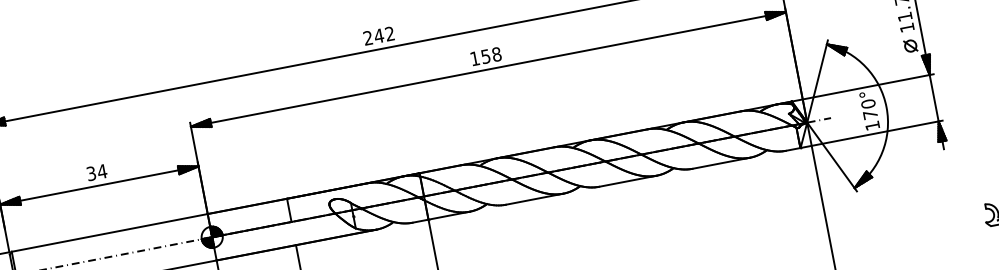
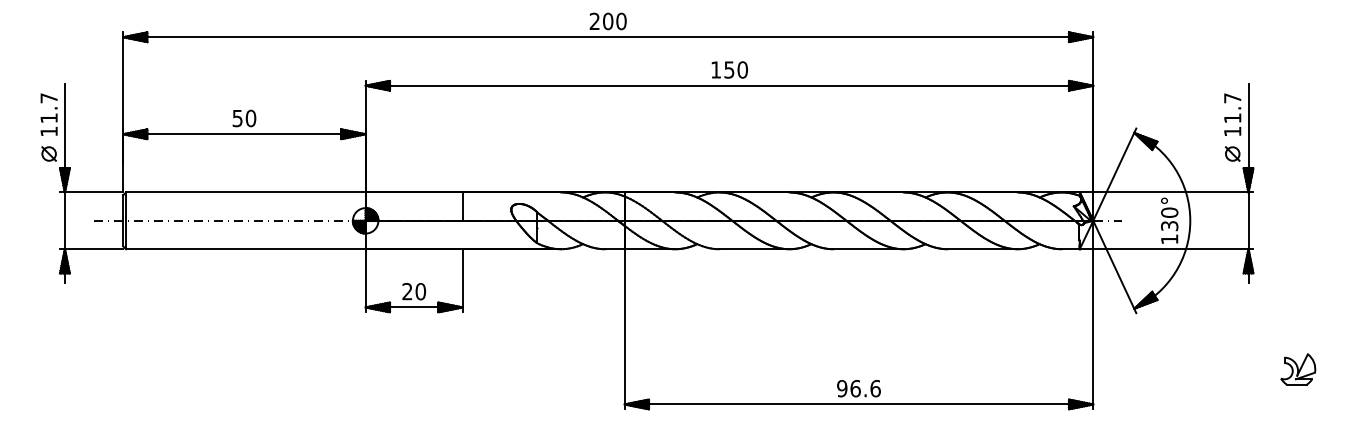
text: (384, 35) -> (614, 21), 242 -> 200
text: (496, 54) -> (742, 69), 158 -> 150
text: (870, 115) -> (1169, 226), 170° -> 130°
text: (96, 172) -> (244, 118), 34 -> 50

